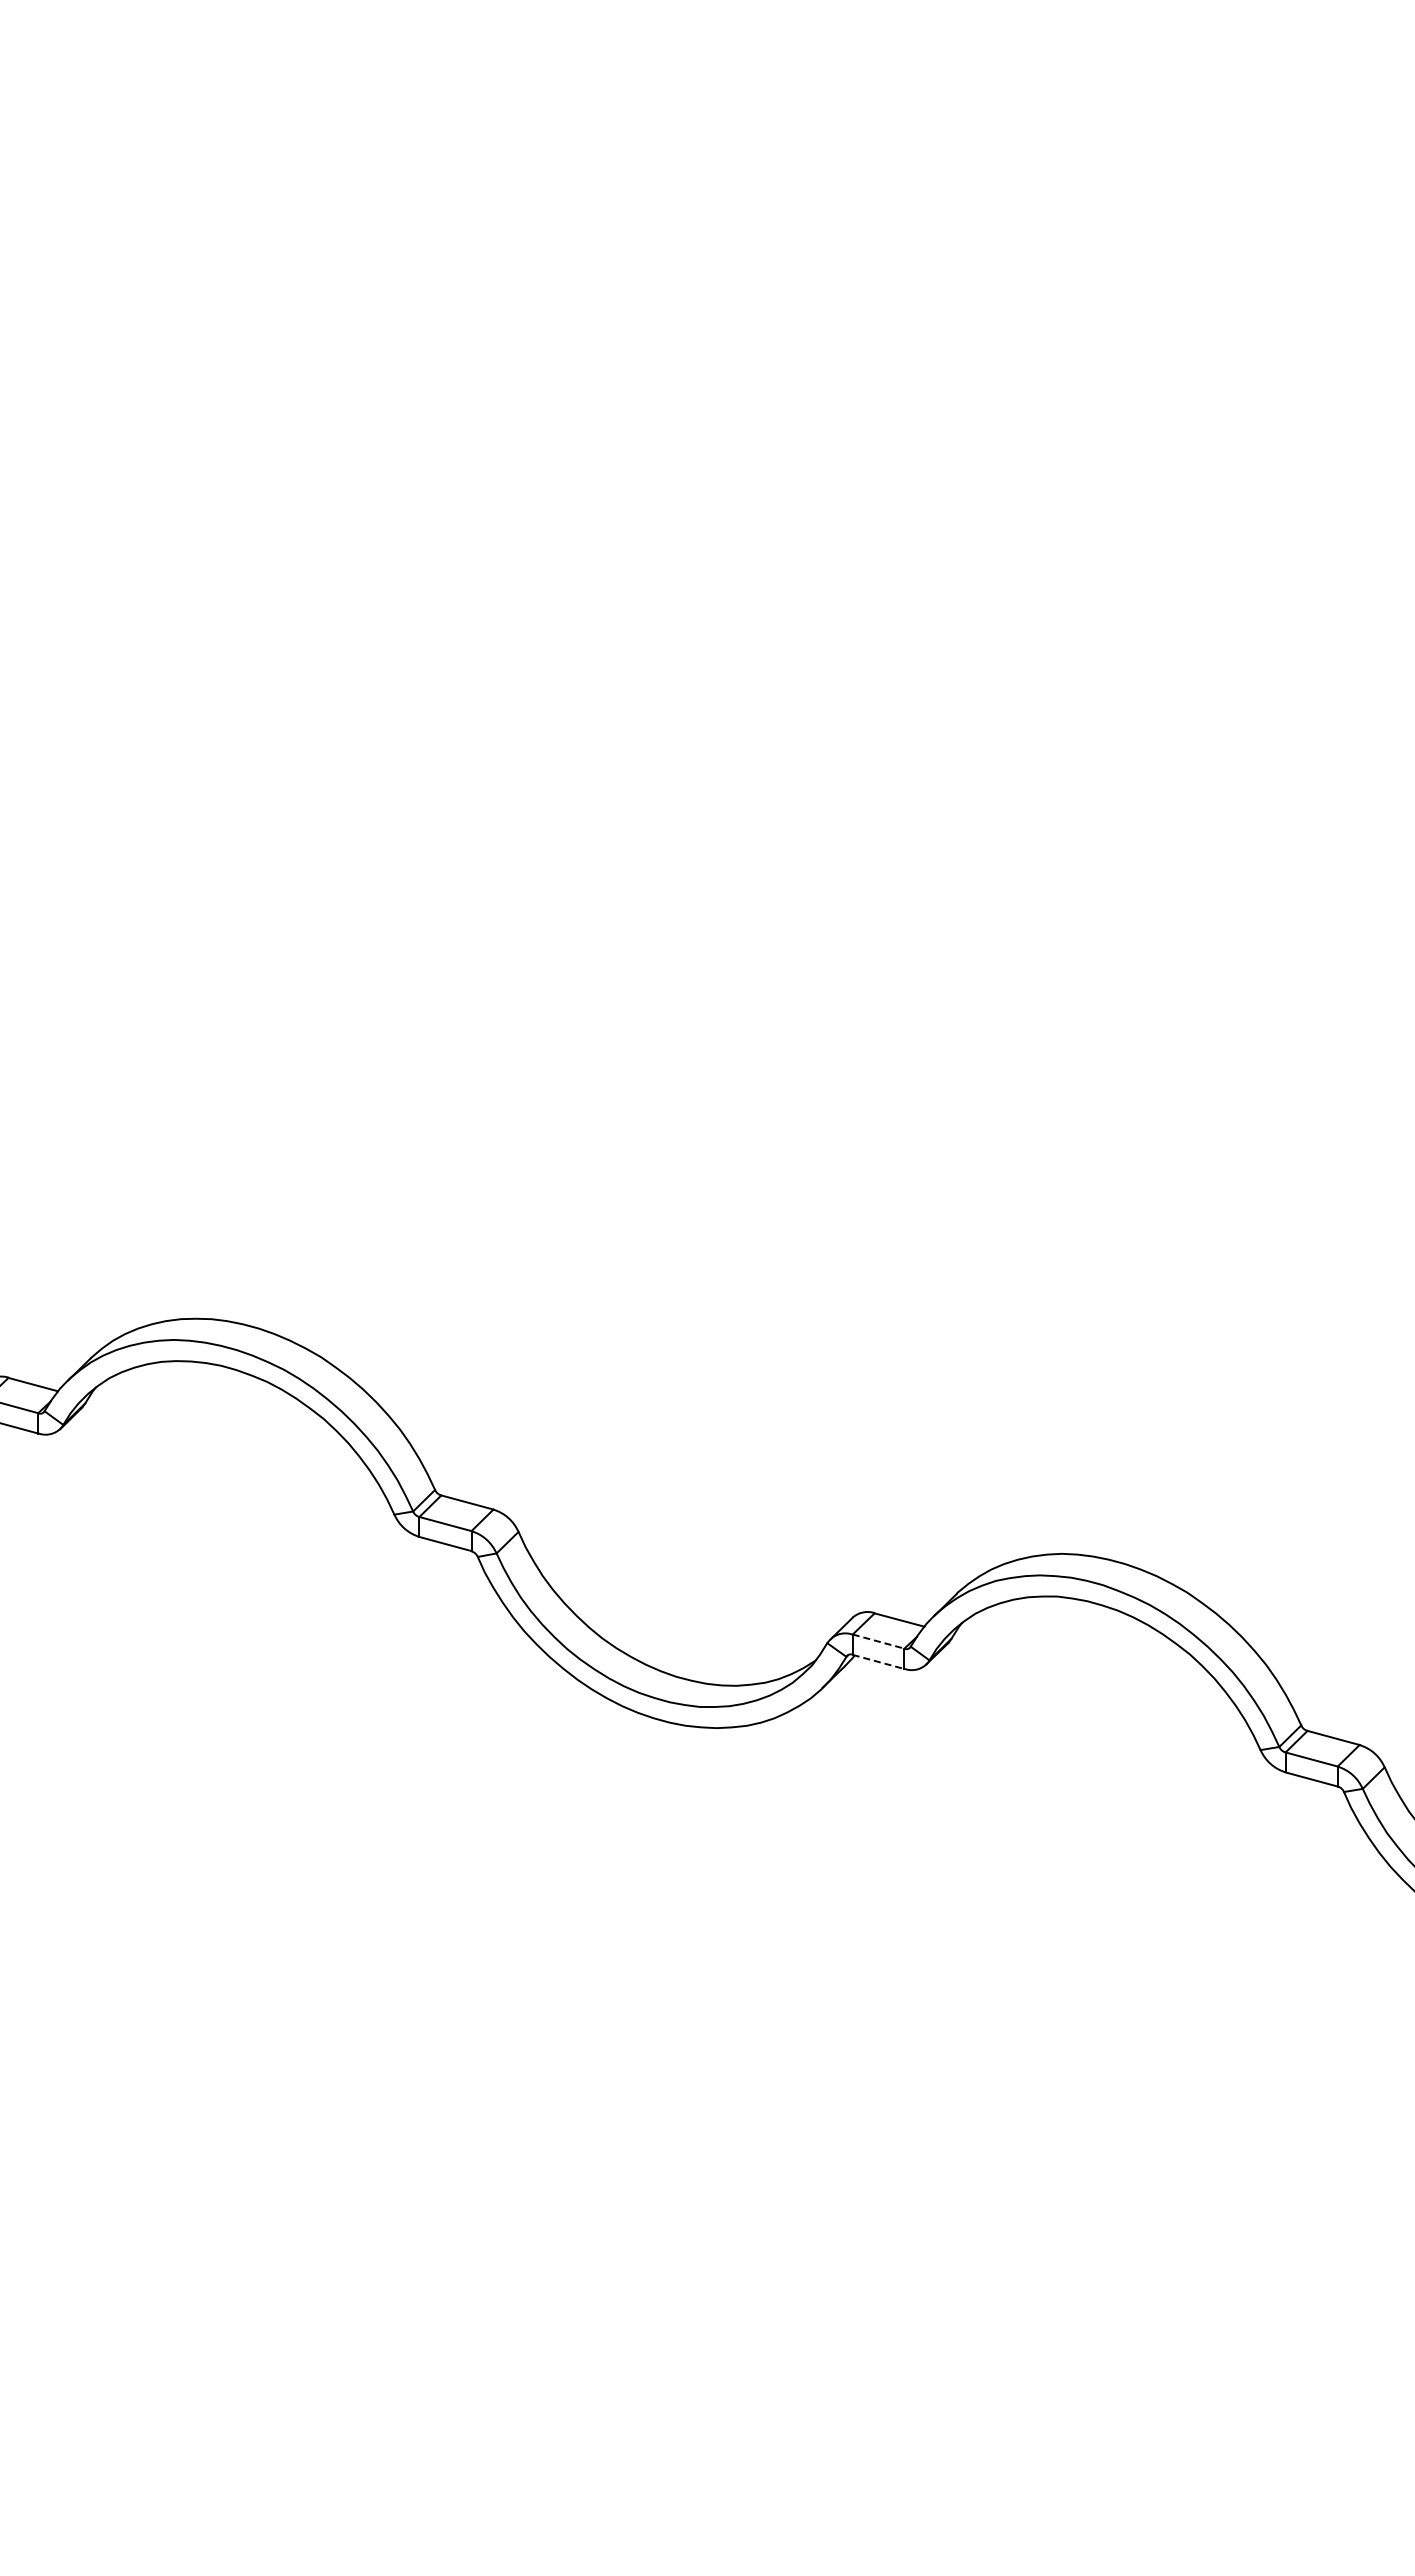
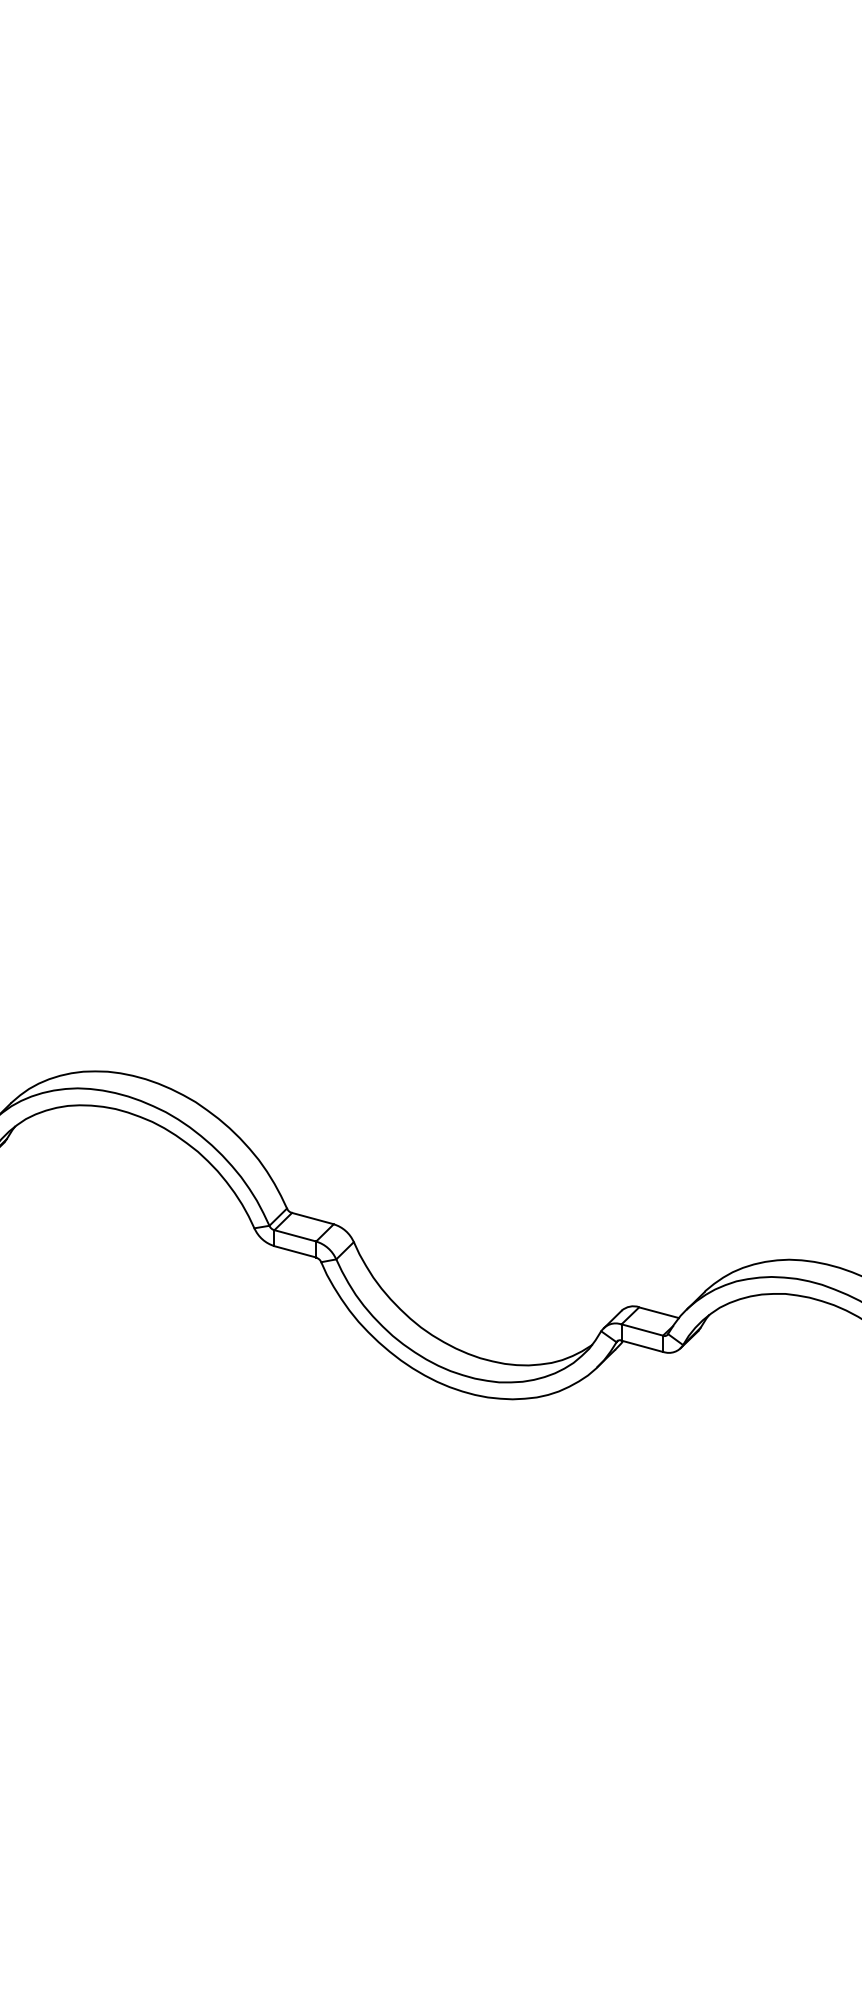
line: (878, 1641) -> (642, 1329), dashed -> solid
line: (878, 1661) -> (642, 1345), dashed -> solid

